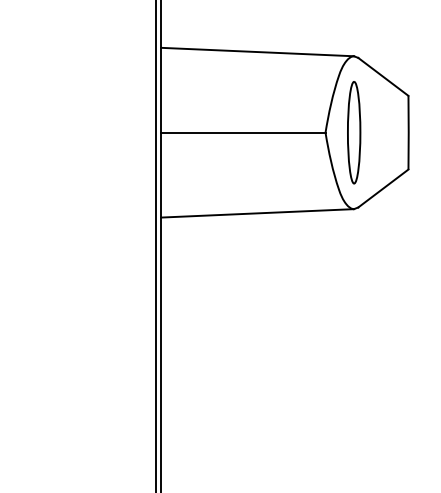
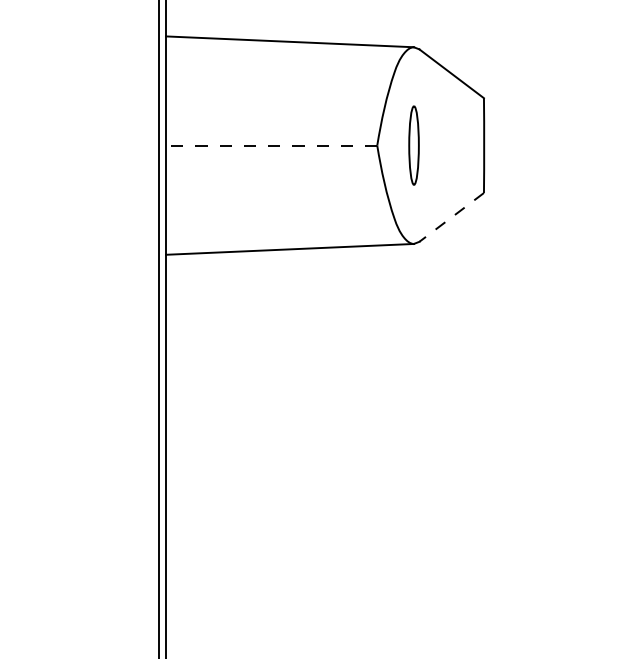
line: (243, 132) -> (271, 145), solid -> dashed
part: (353, 132) -> (413, 145), size x0.6
line: (383, 188) -> (451, 217), solid -> dashed

